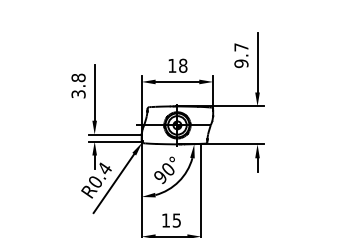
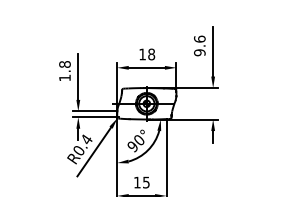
text: (241, 47) -> (199, 39), 9.7 -> 9.6
text: (78, 94) -> (64, 78), 3.8 -> 1.8

